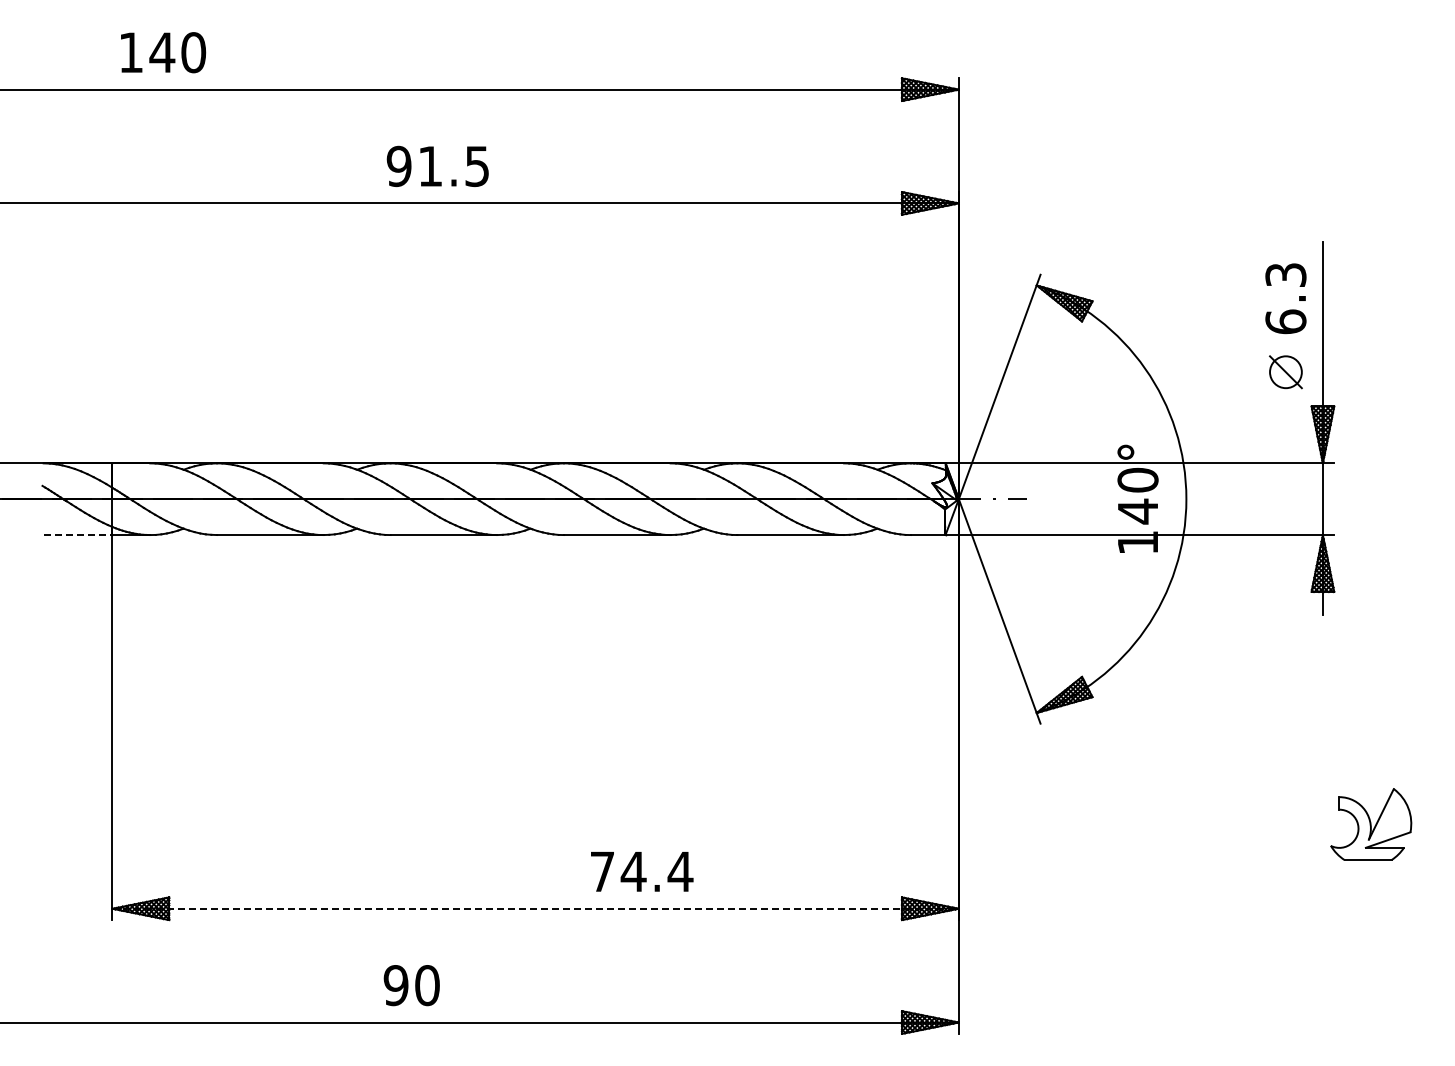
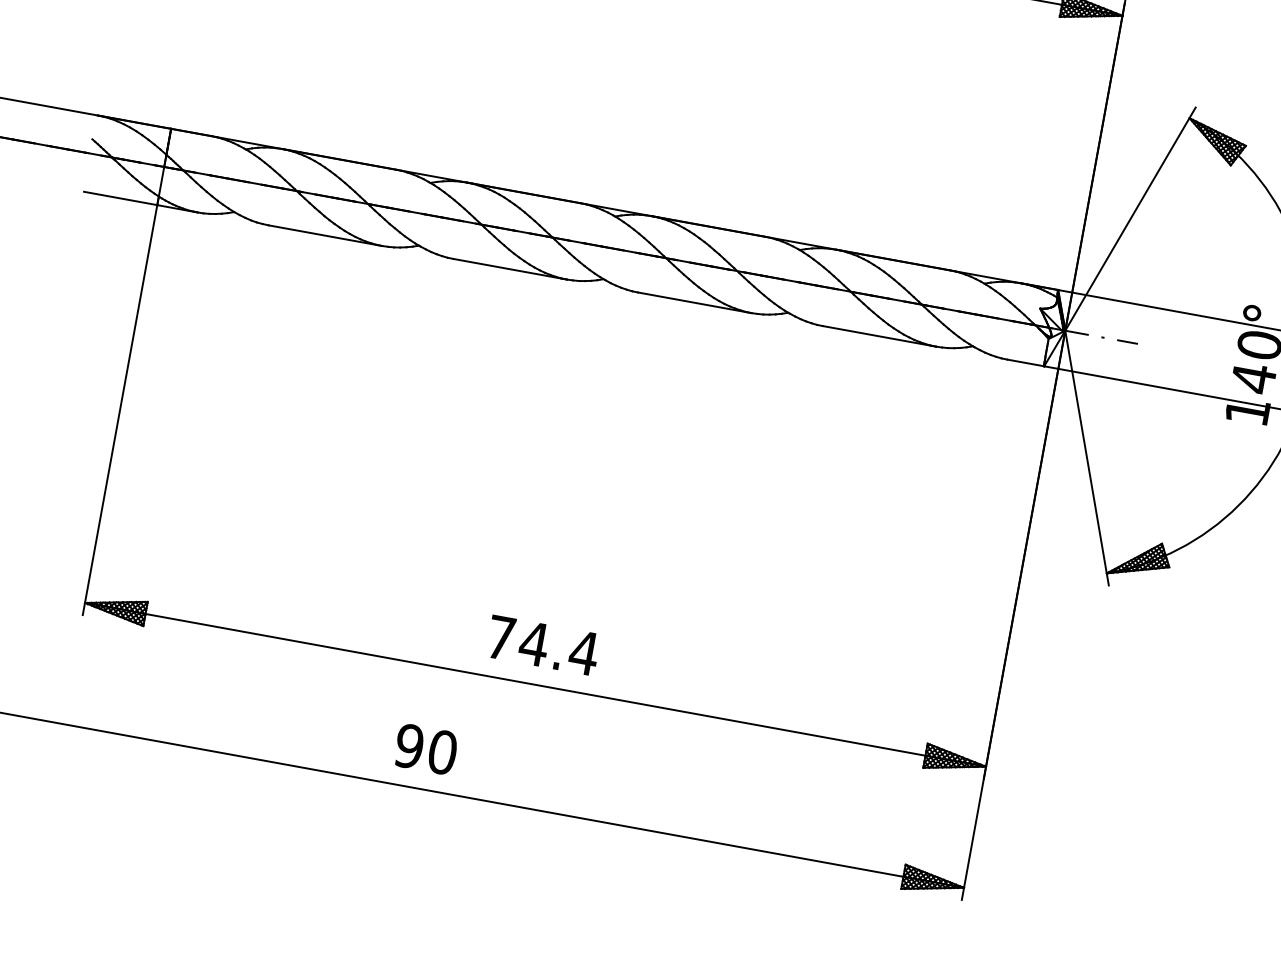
line: (78, 535) -> (121, 199), dashed -> solid
text: (642, 871) -> (543, 645), moved
line: (536, 908) -> (536, 684), dashed -> solid
text: (411, 985) -> (425, 749), moved

